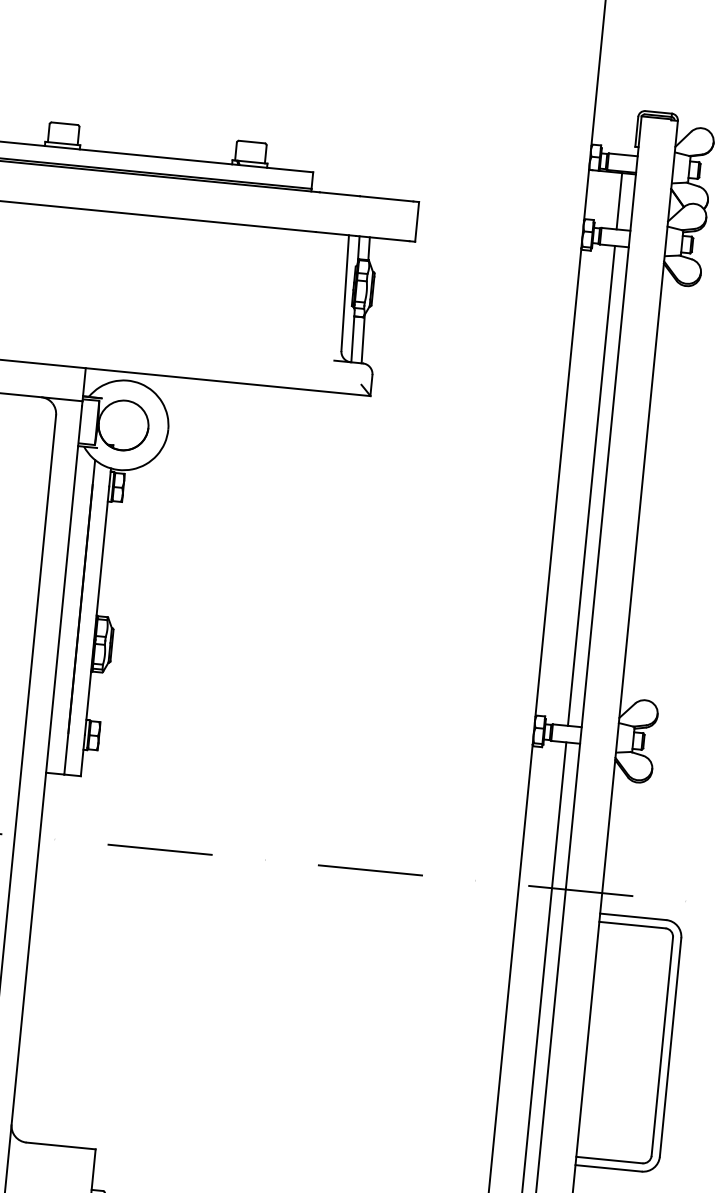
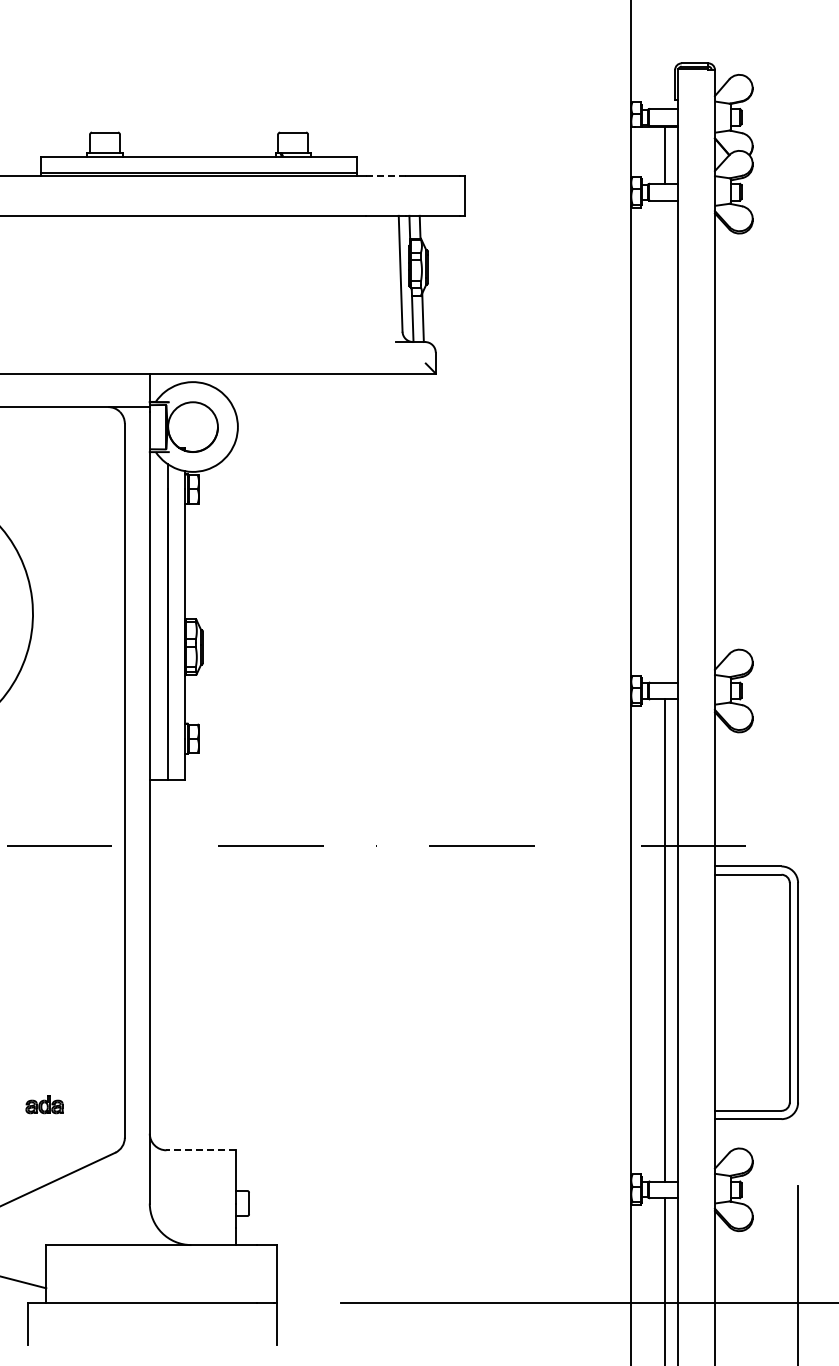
line: (340, 193) -> (386, 175), solid -> dashed
line: (591, 485) -> (664, 441), removed
line: (61, 1146) -> (201, 1150), solid -> dashed

